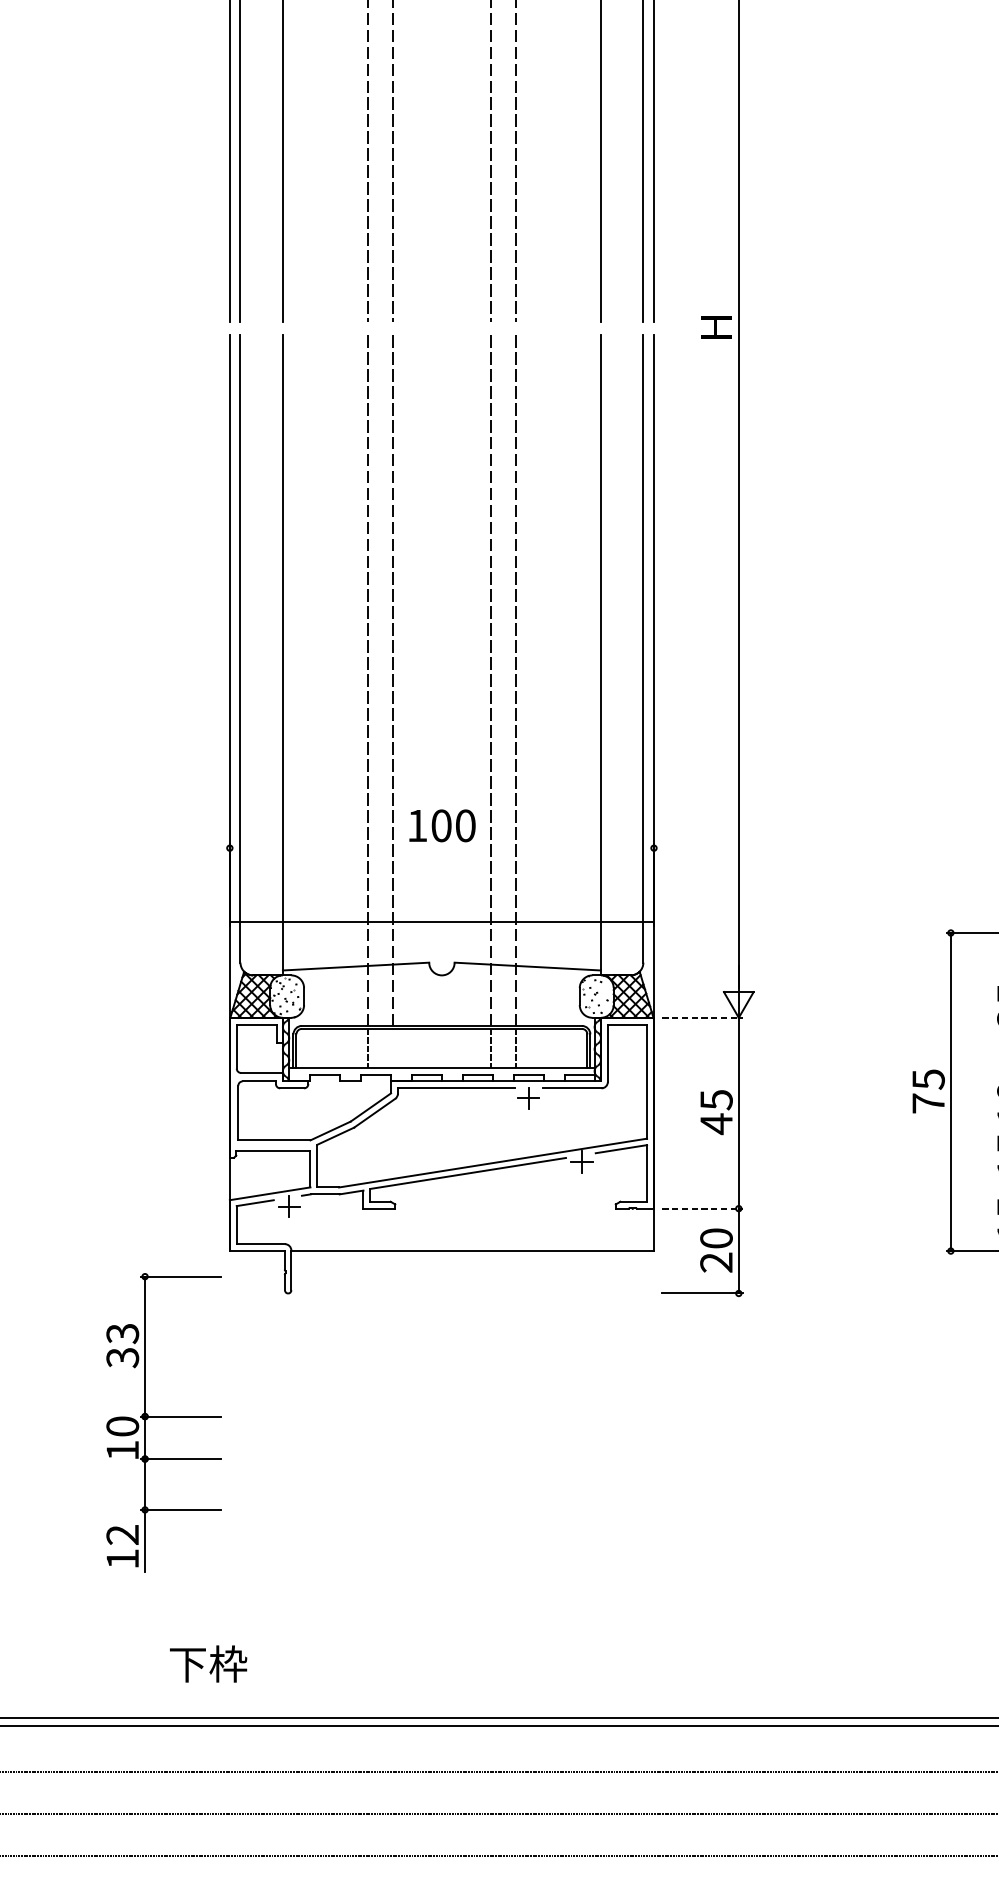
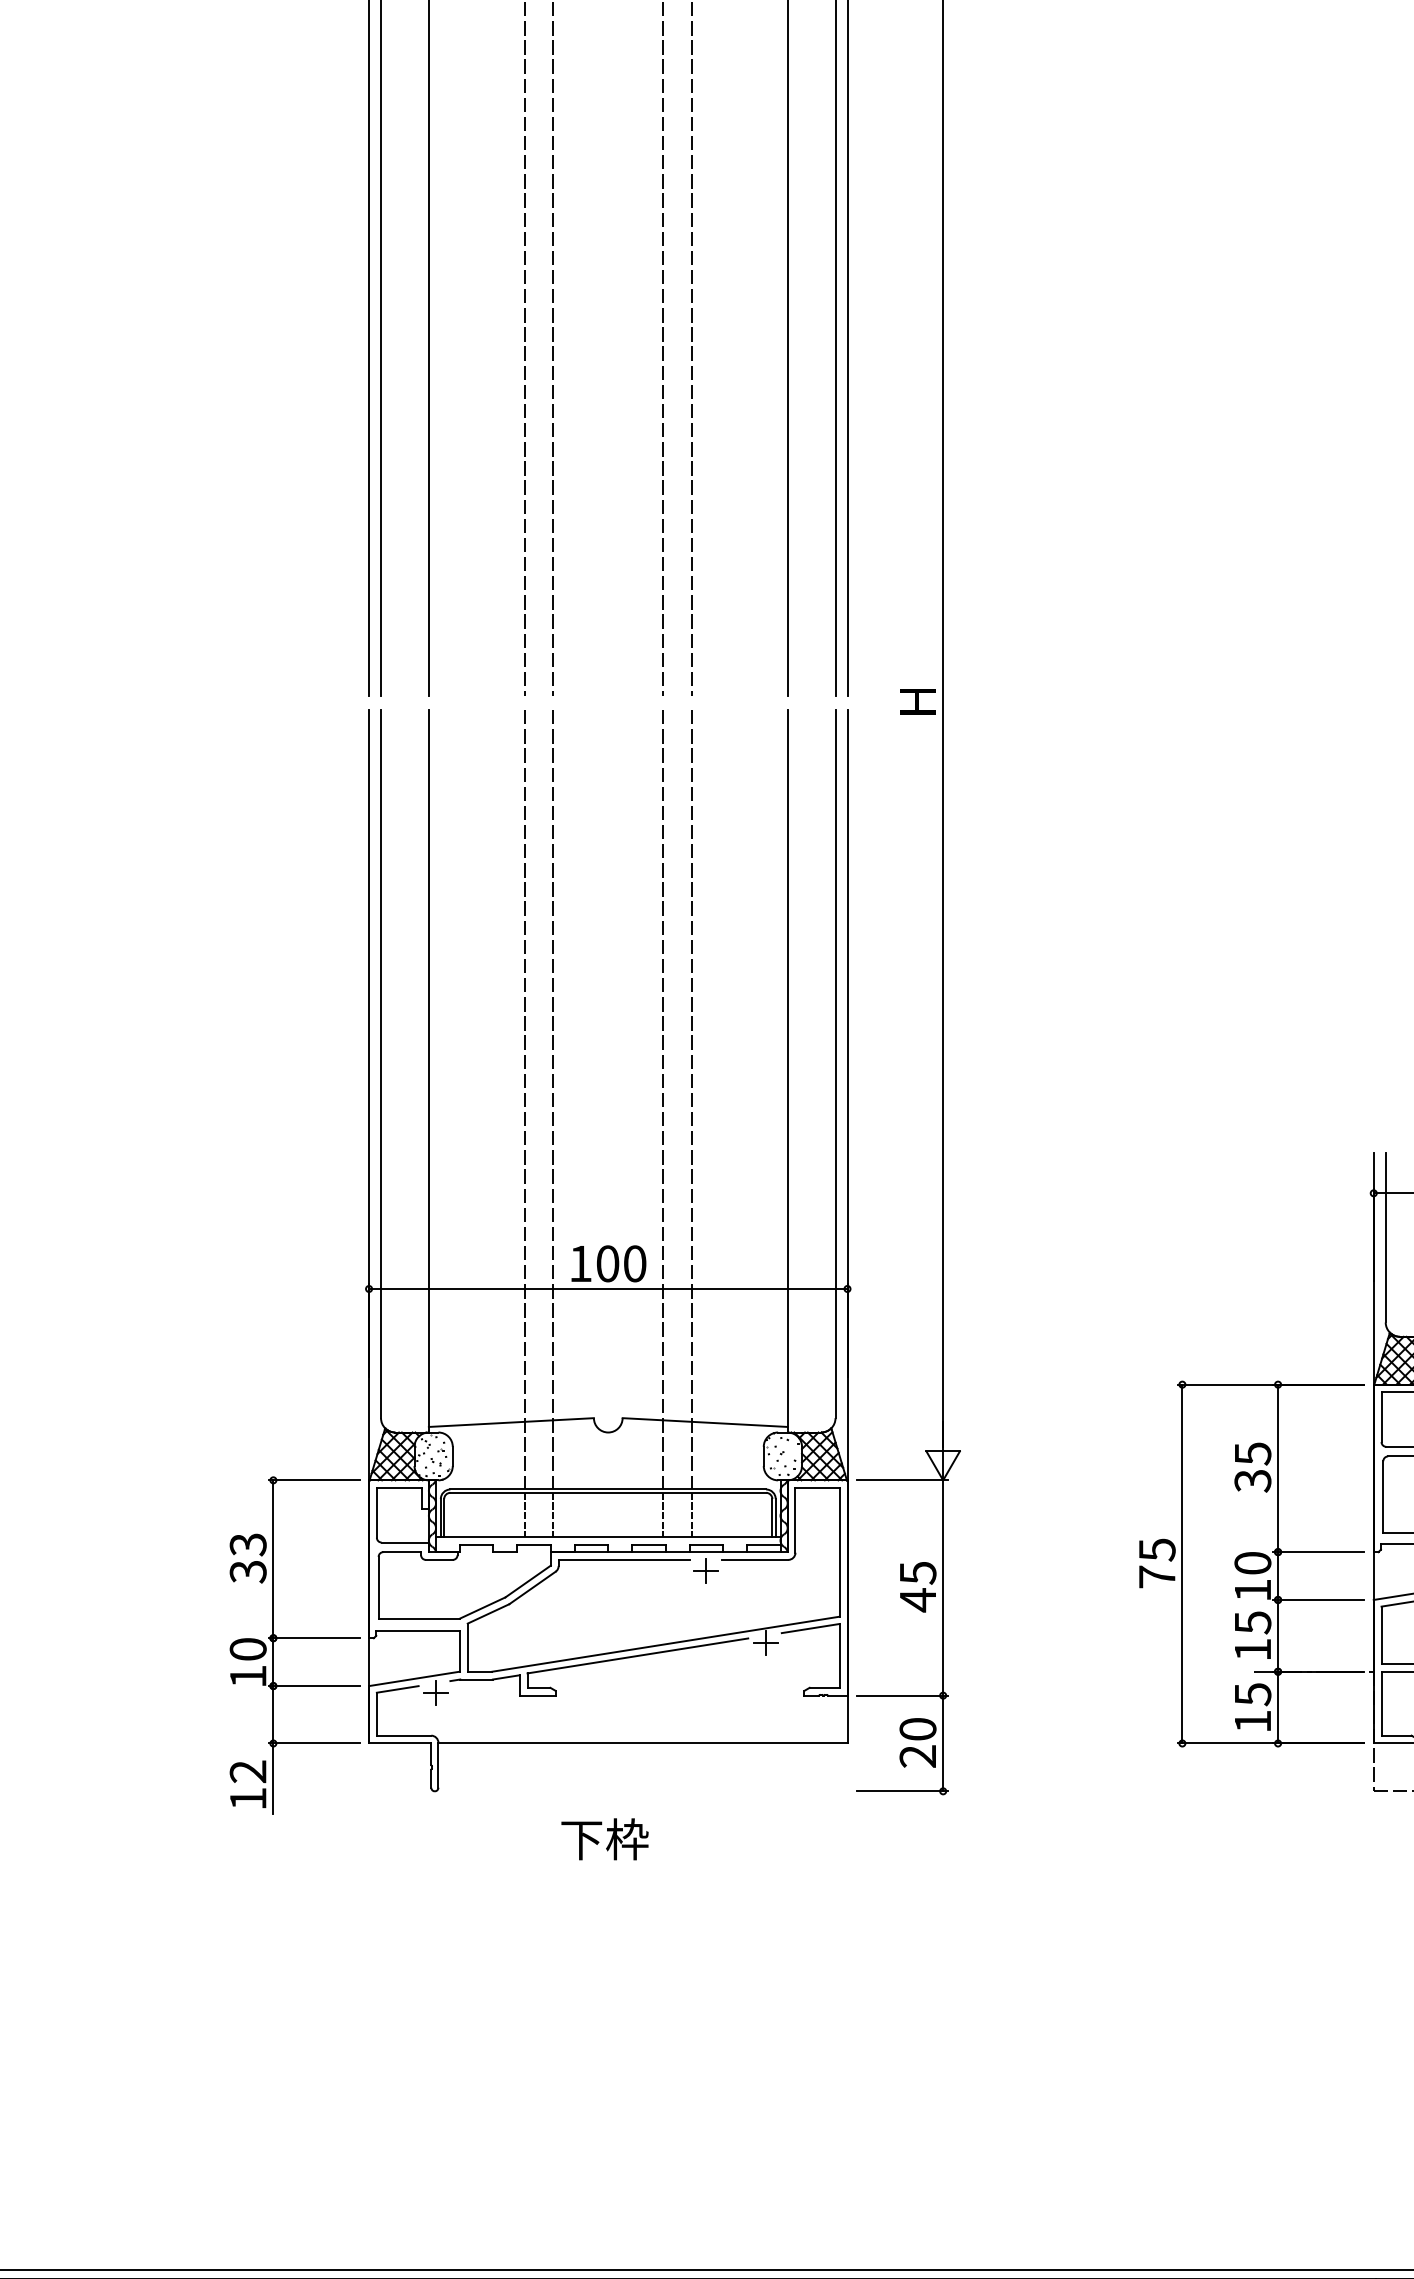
line: (442, 921) -> (608, 1288), moved
line: (703, 1017) -> (903, 1480), dashed -> solid
line: (393, 1048) -> (553, 1514), added
line: (703, 1208) -> (903, 1695), dashed -> solid
part: (163, 1416) -> (294, 1638), moved
text: (208, 1664) -> (604, 1839), moved

